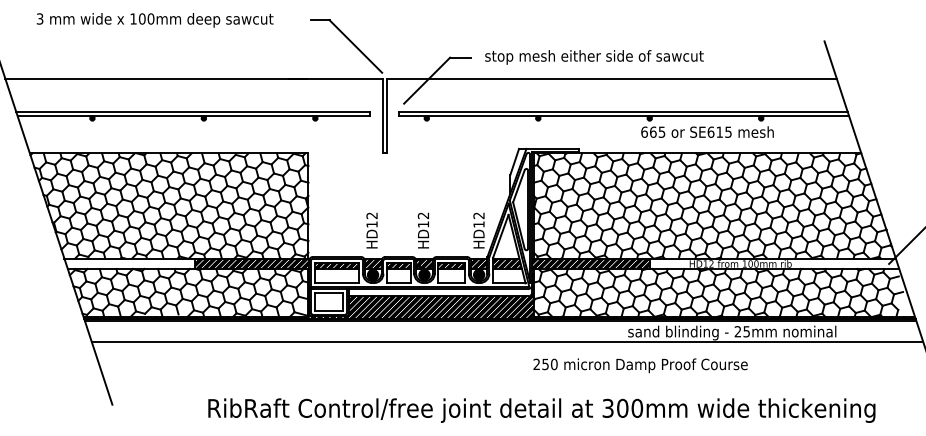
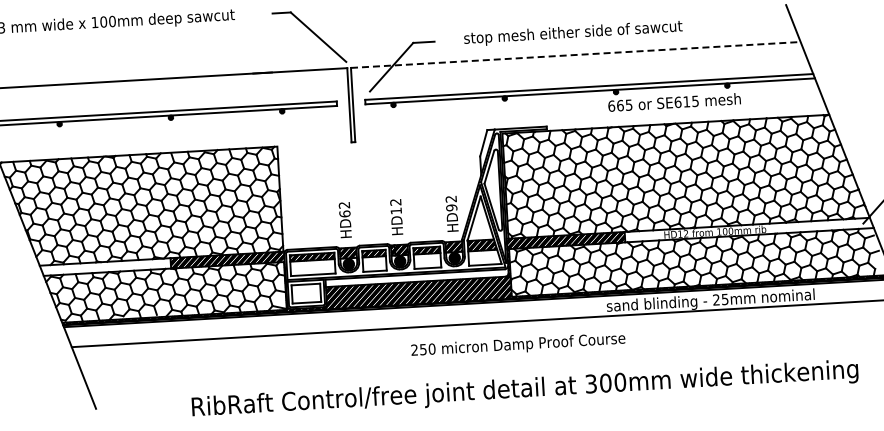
text: (594, 57) -> (573, 33), moved
line: (612, 79) -> (576, 55), solid -> dashed
text: (371, 224) -> (344, 214), HD12 -> HD62
text: (478, 224) -> (451, 207), HD12 -> HD92
text: (640, 365) -> (518, 345), moved

